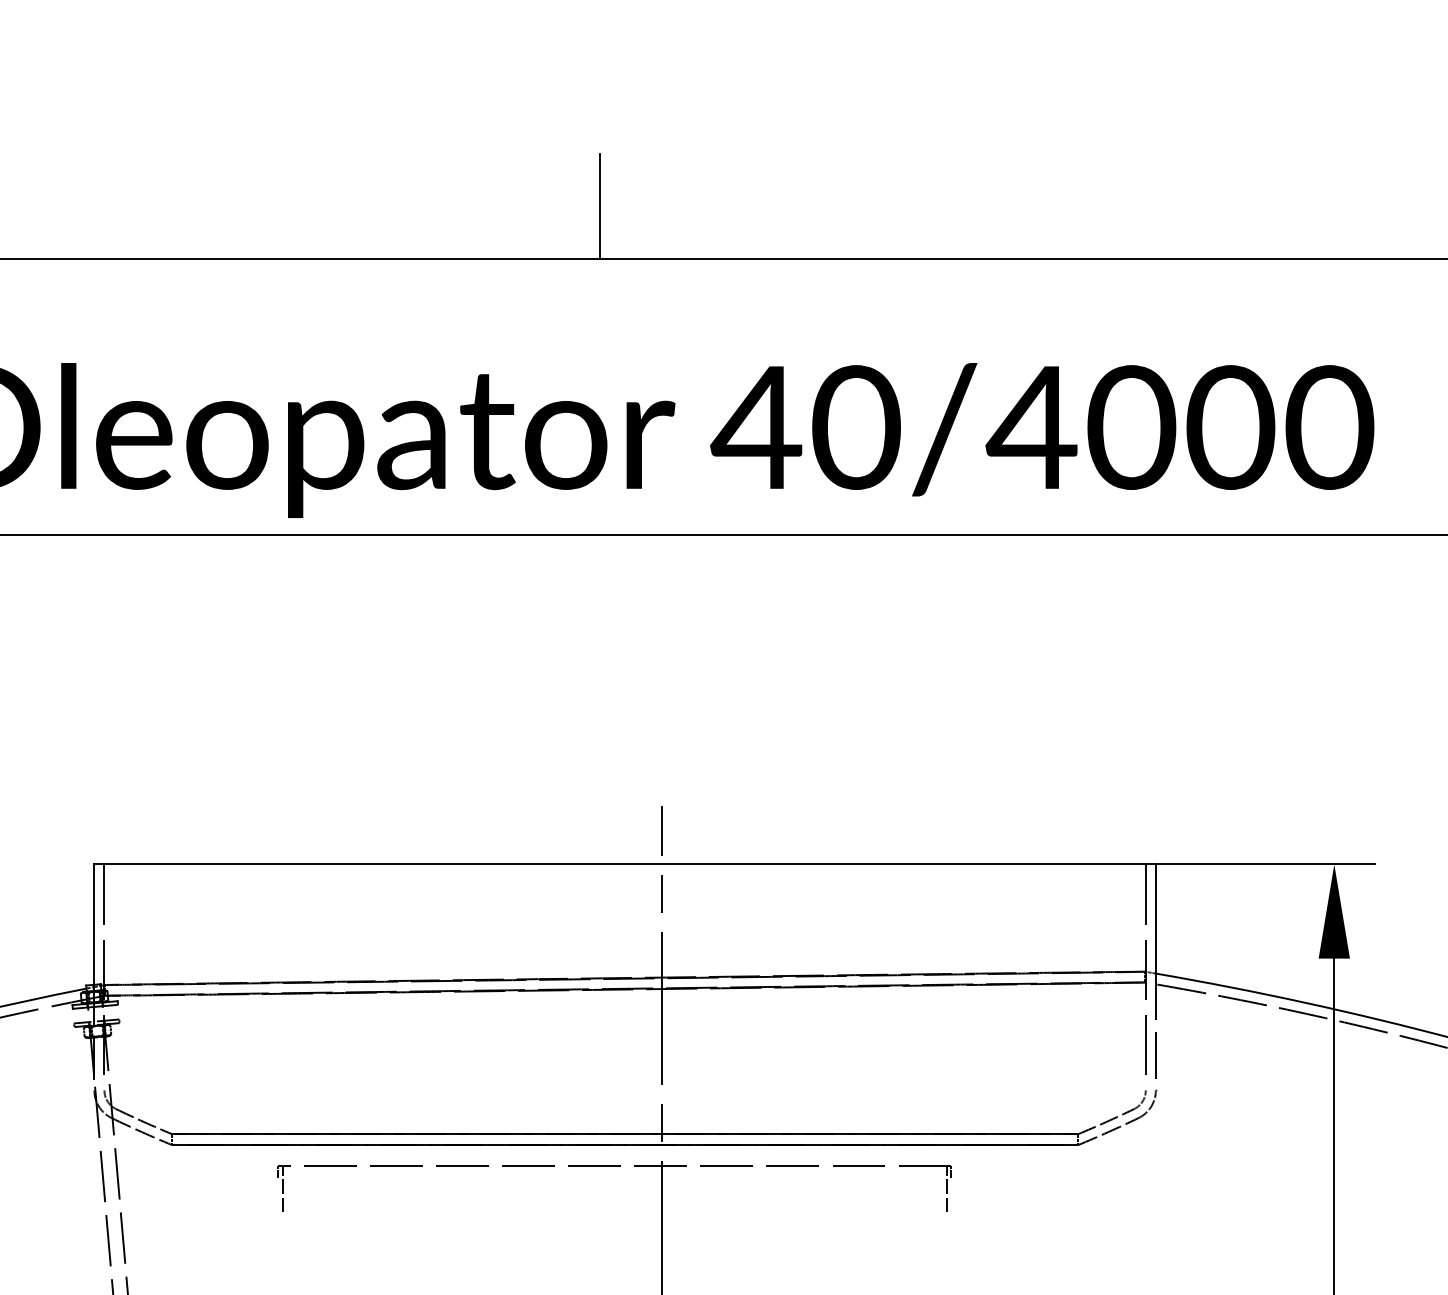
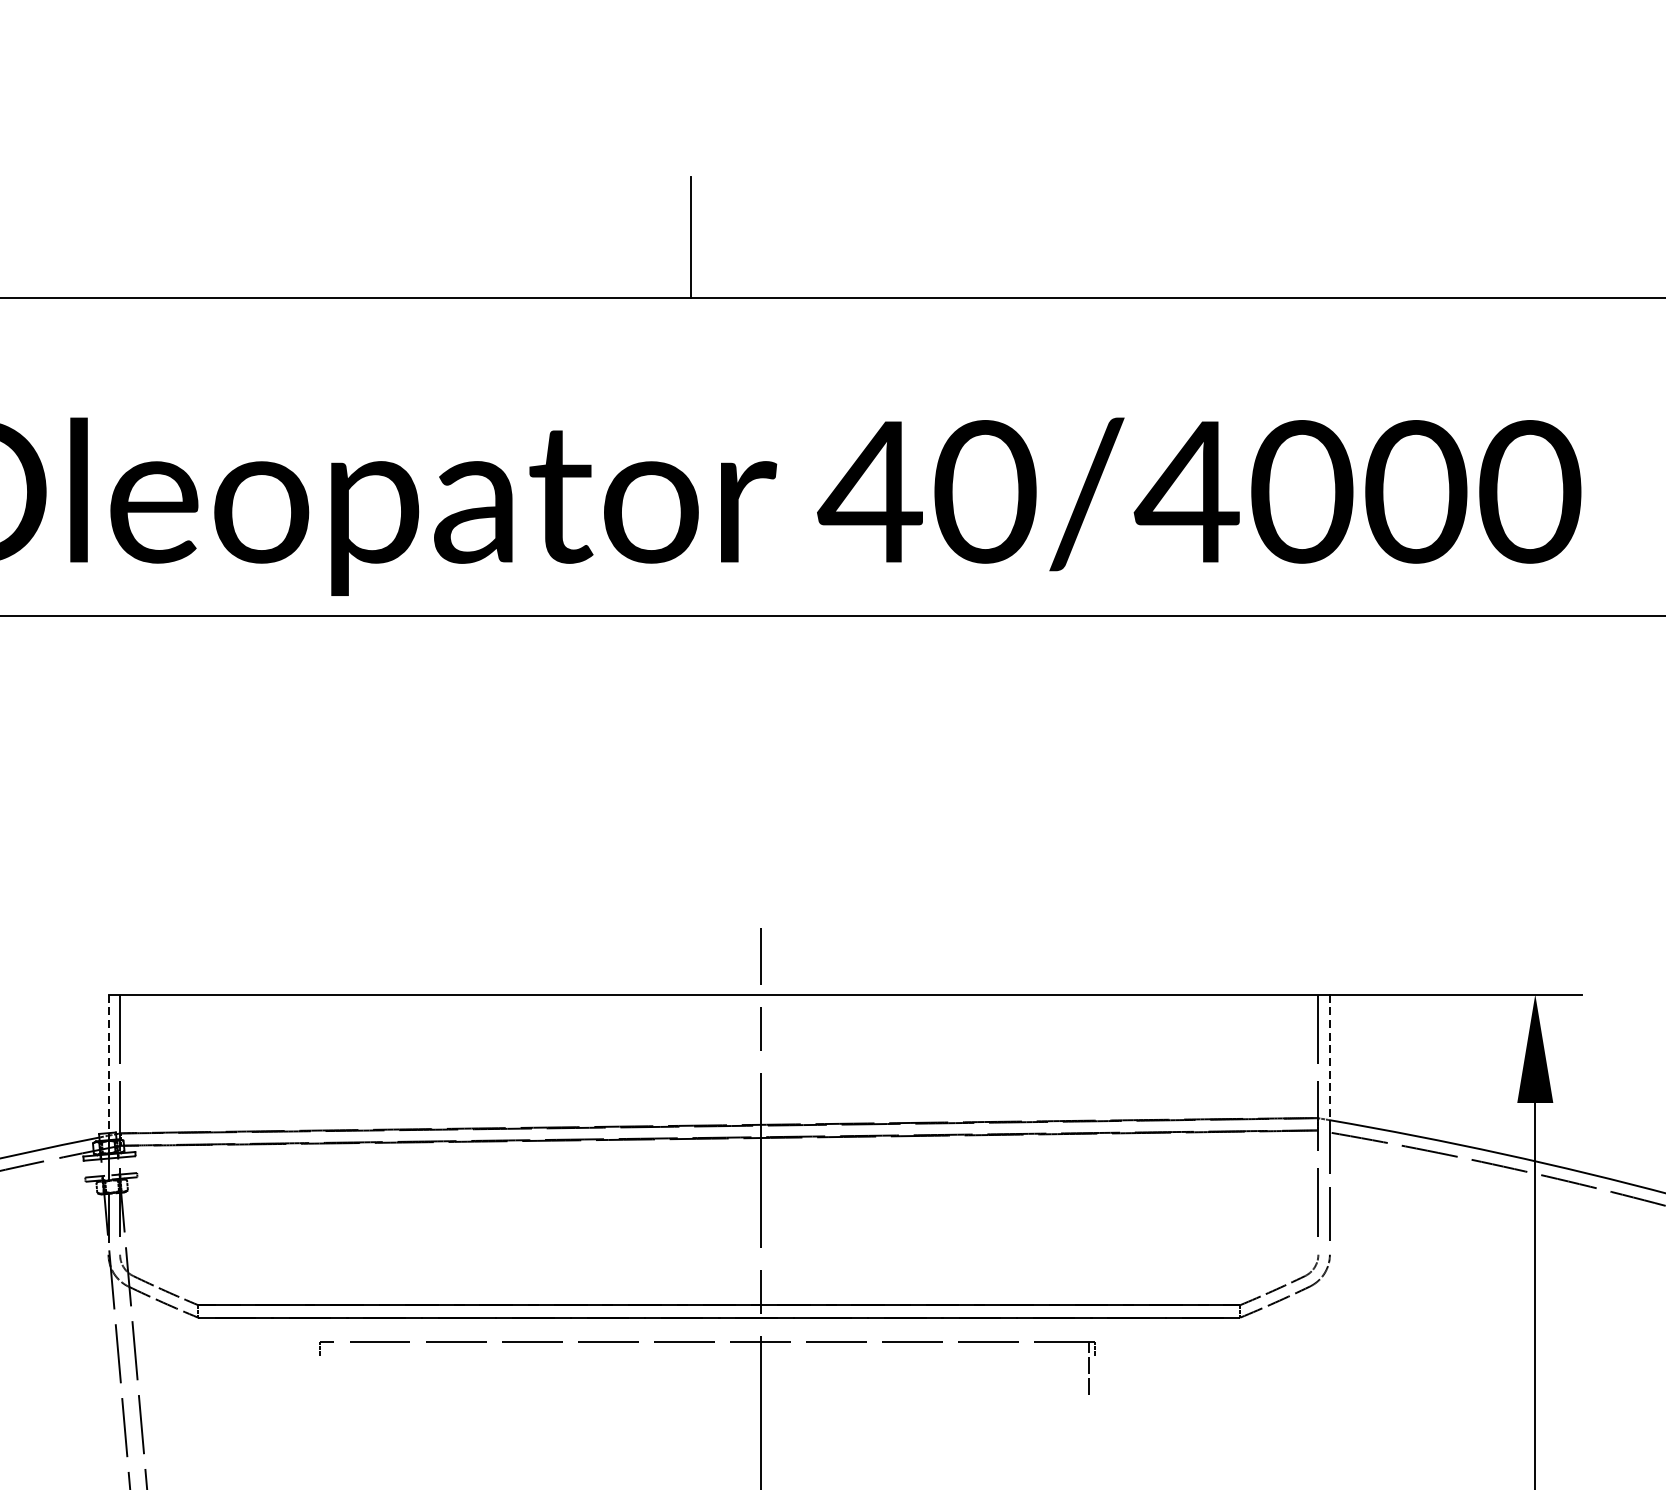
line: (1155, 919) -> (1329, 1057), solid -> dashed
line: (94, 925) -> (108, 1064), solid -> dashed
line: (283, 1188) -> (326, 1367), removed

